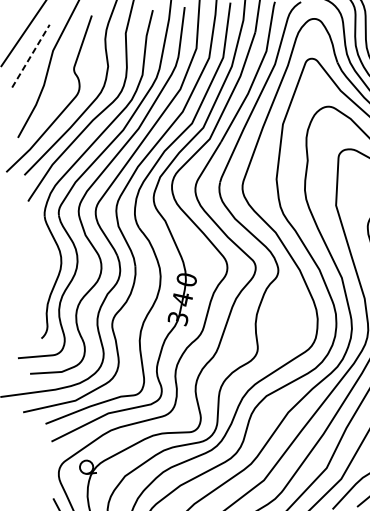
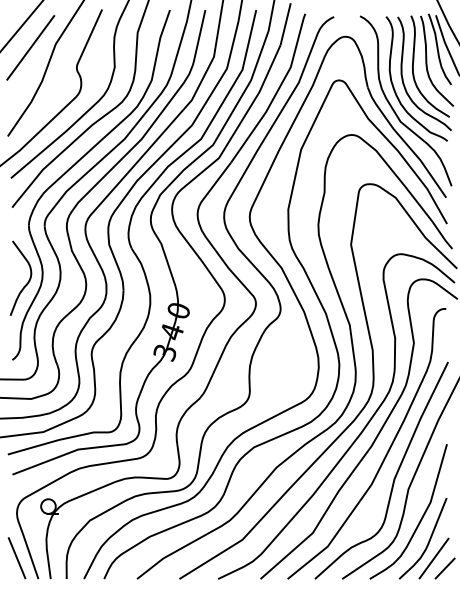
line: (31, 55) -> (31, 47), dashed -> solid
curve: (47, 268) -> (26, 283), added

